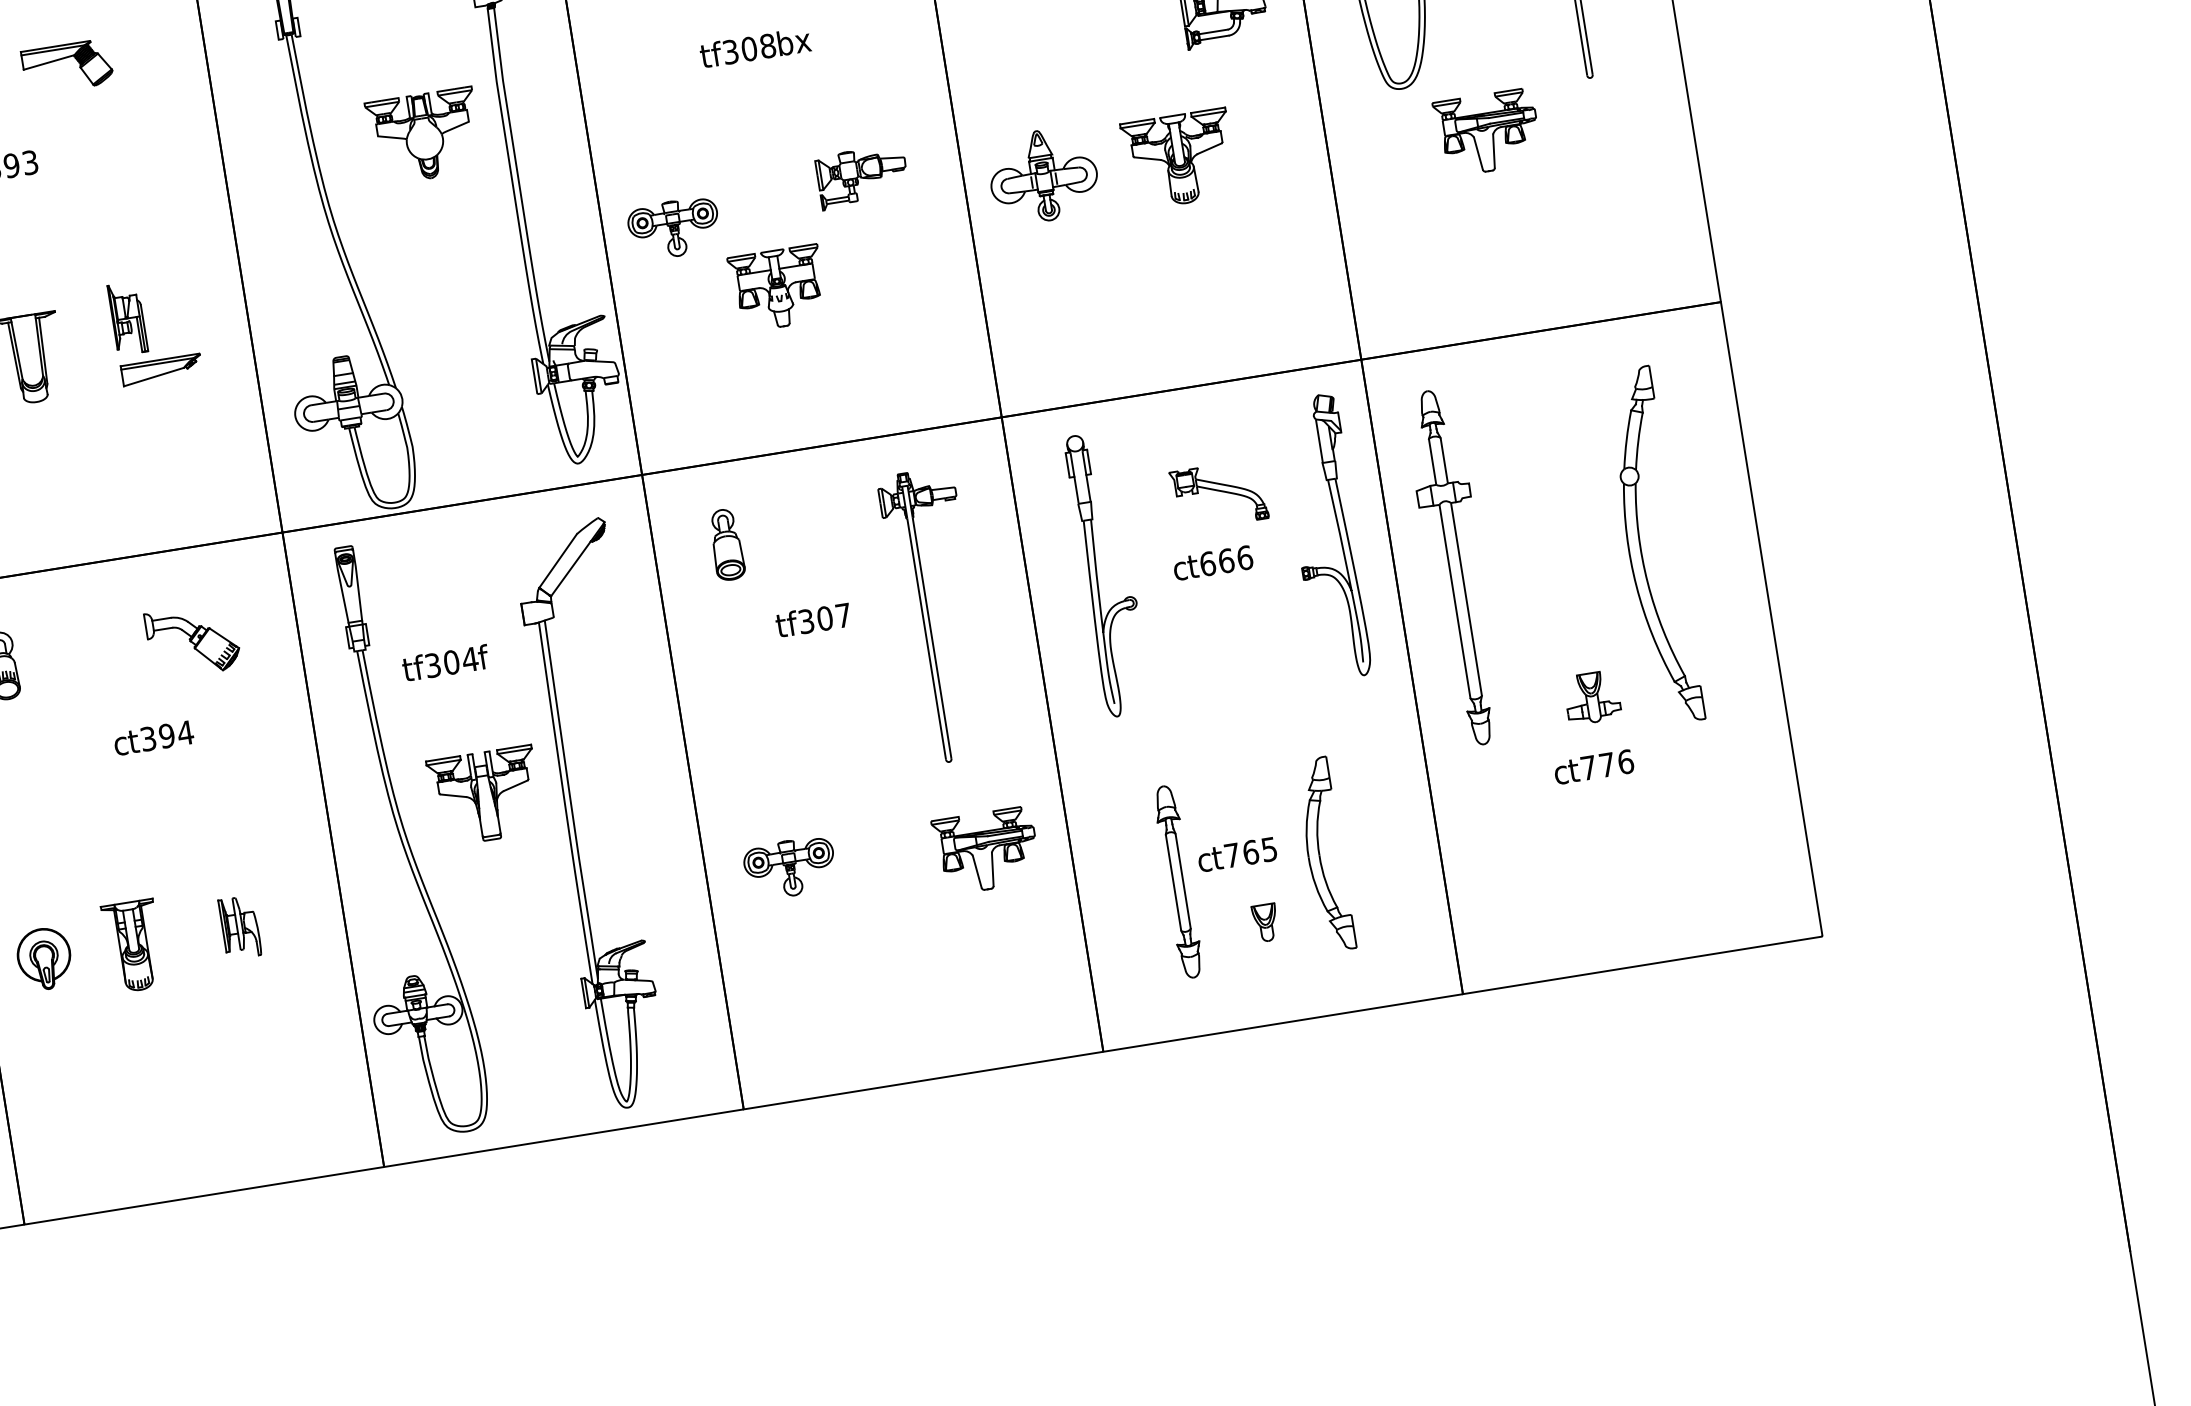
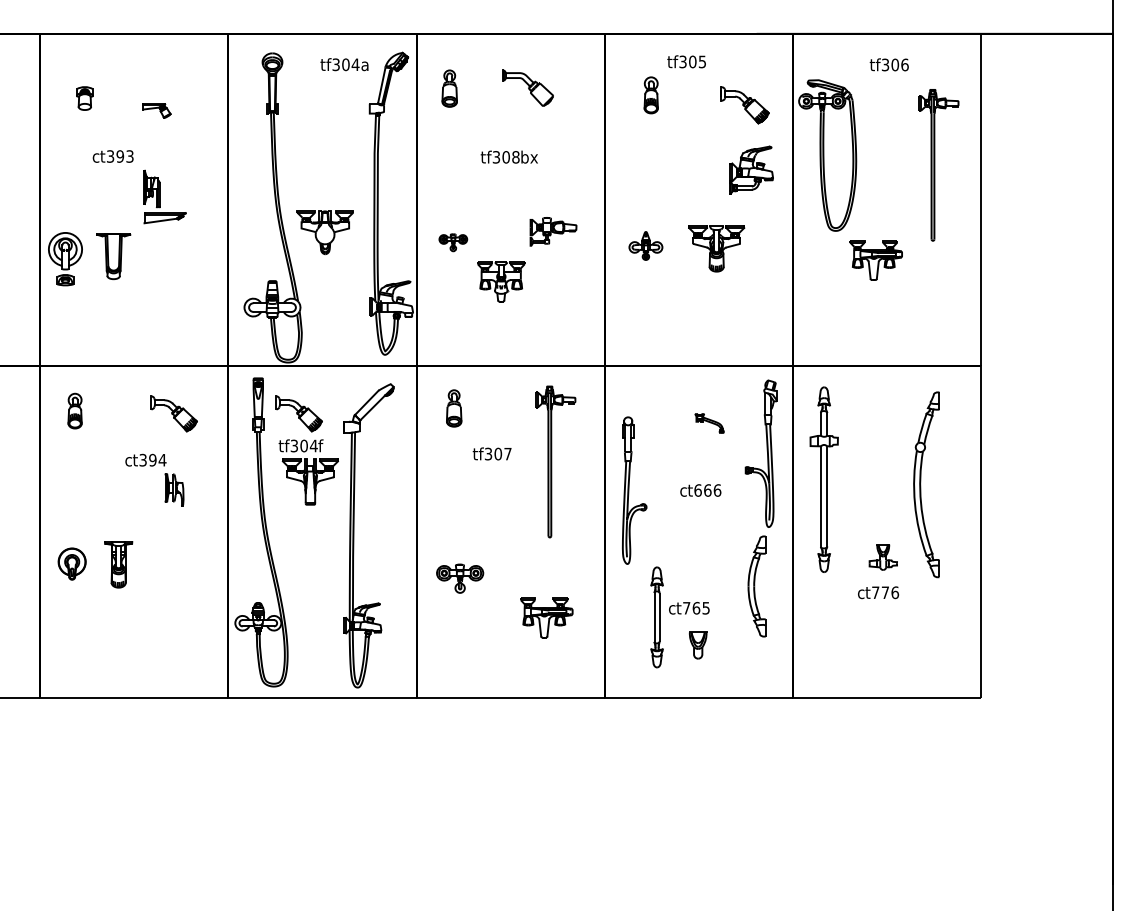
part: (66, 66) -> (156, 110), size x0.6
part: (423, 136) -> (324, 232), moved
part: (1042, 174) -> (645, 245), size x0.6
part: (674, 227) -> (453, 242), size x0.6
part: (154, 329) -> (164, 196), moved
part: (1219, 495) -> (709, 423), size x0.6
text: (1212, 563) -> (700, 490), moved
part: (1108, 573) -> (634, 490), moved
part: (430, 602) -> (298, 413), added
part: (483, 795) -> (309, 481), moved
part: (986, 850) -> (546, 617), moved
part: (1323, 854) -> (756, 586), moved
part: (1266, 922) -> (698, 645), size x1.4
part: (239, 926) -> (174, 489), moved

